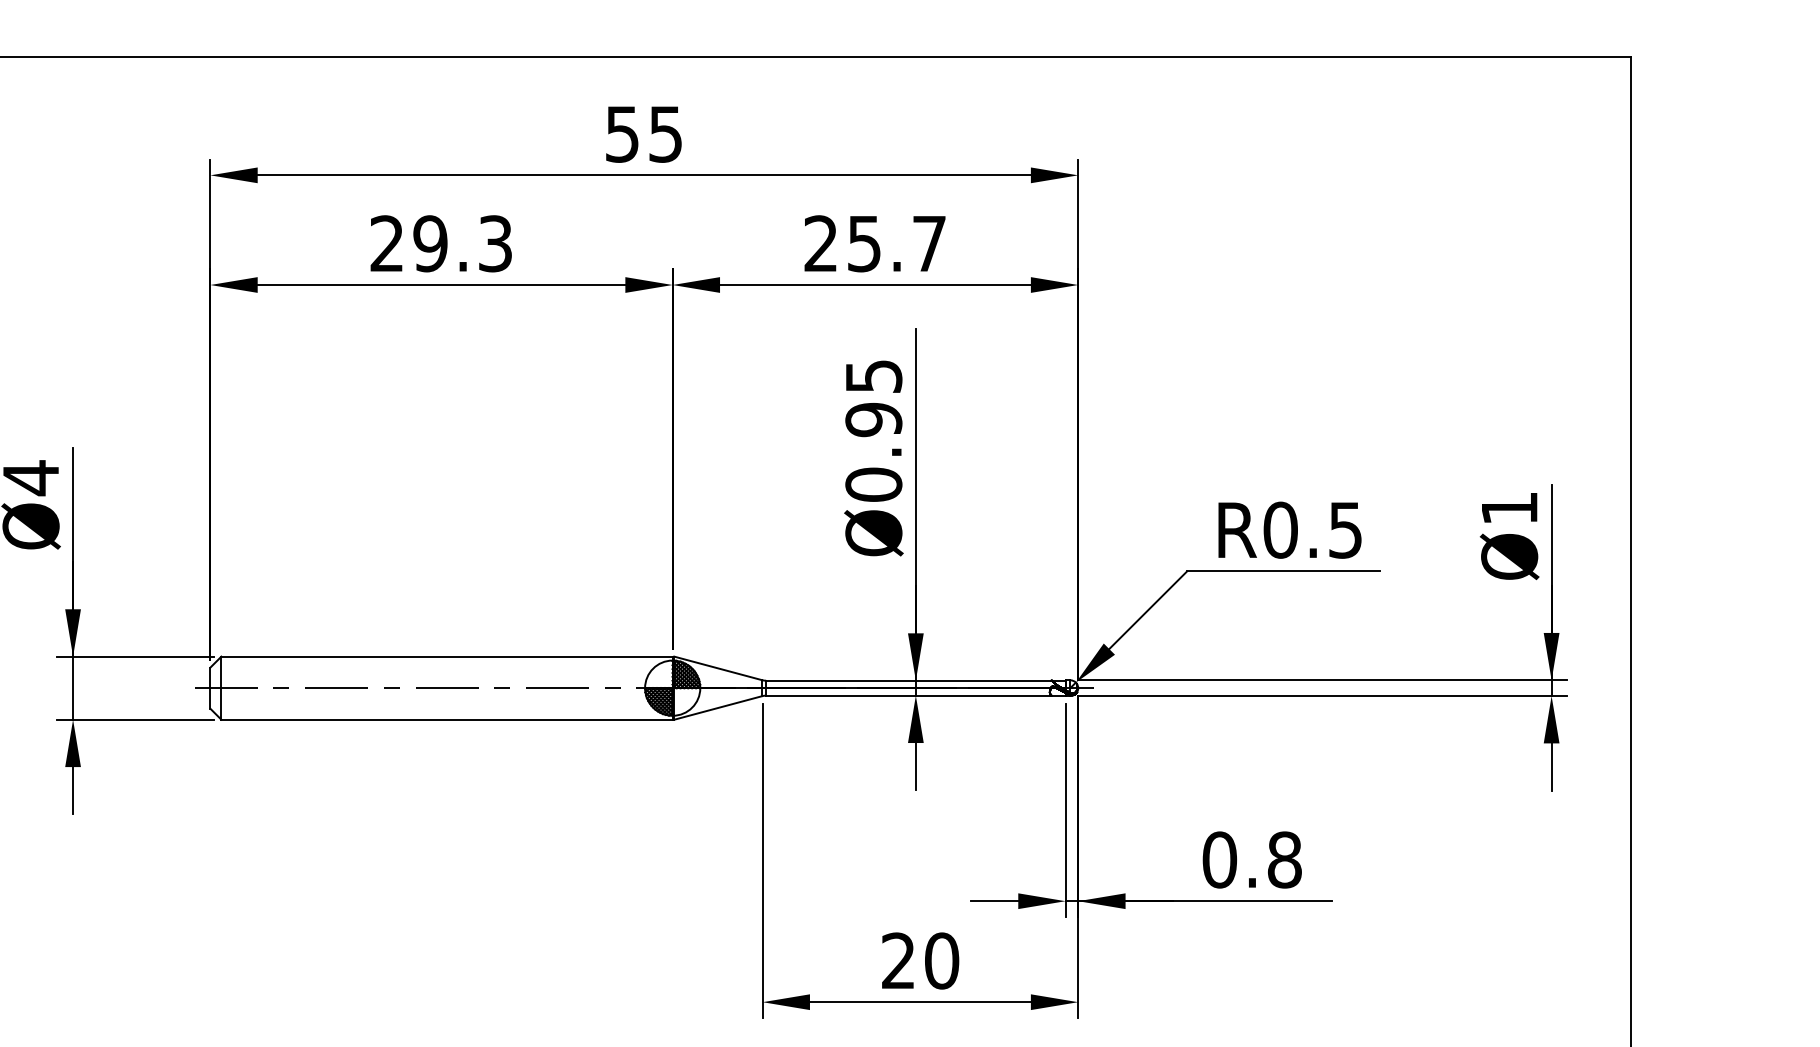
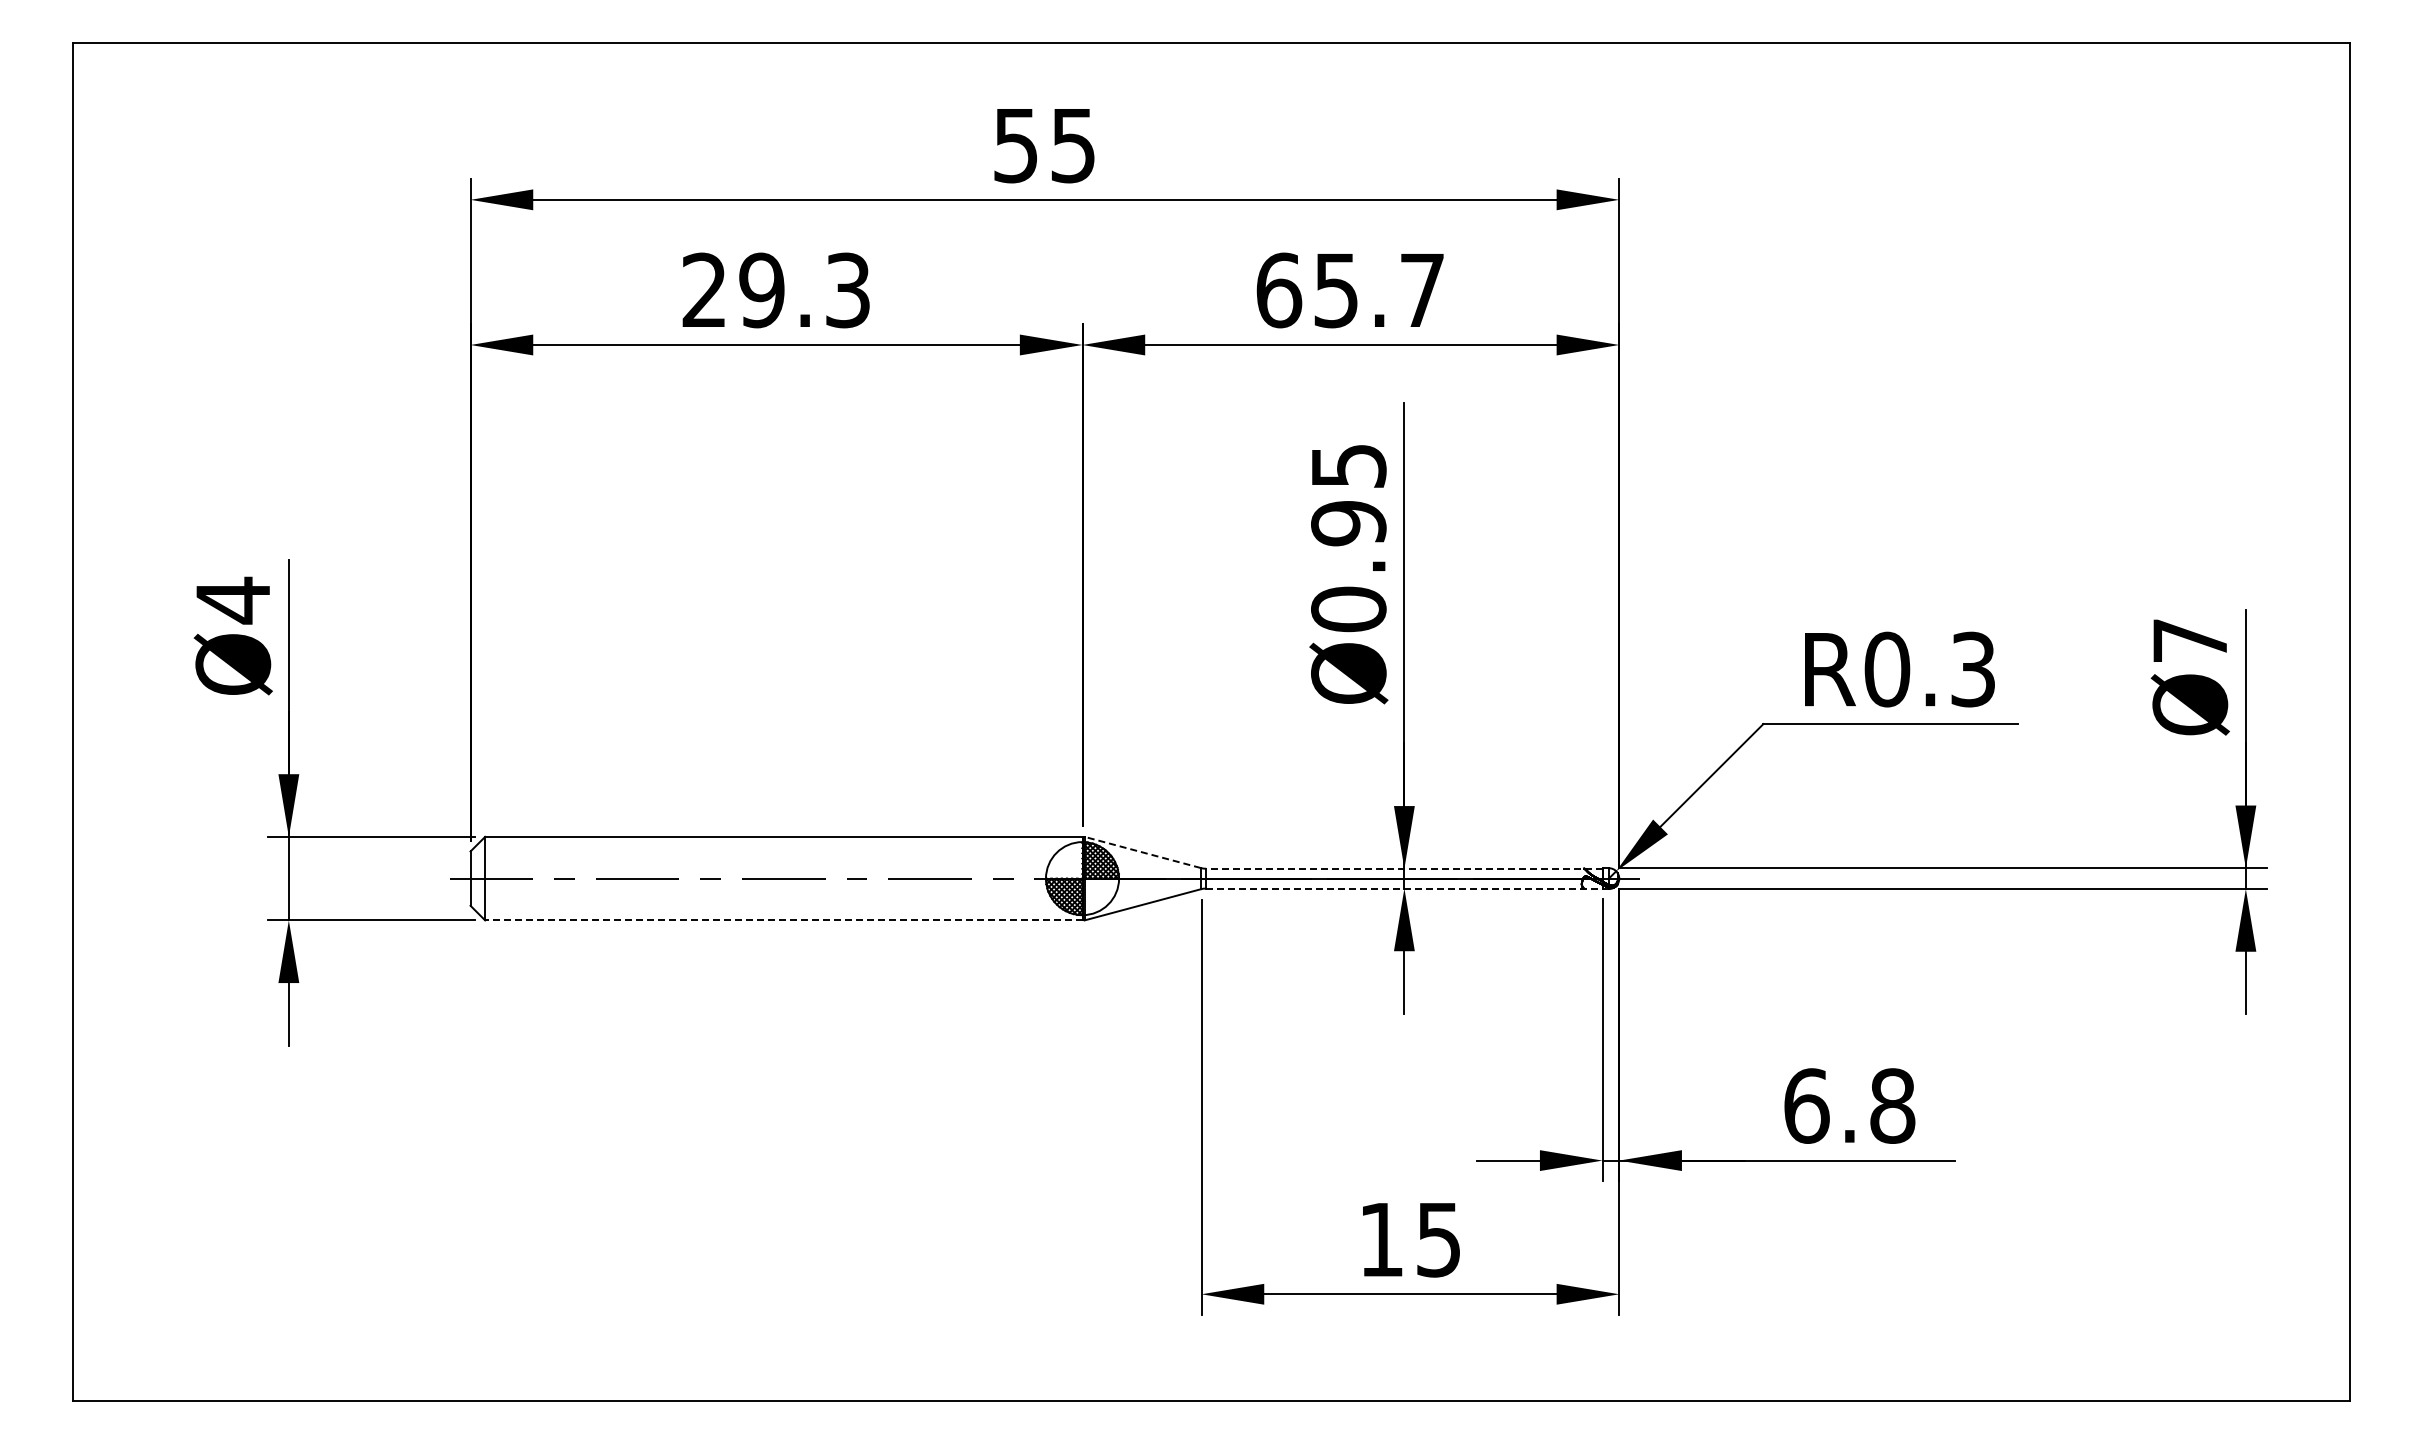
text: (821, 243) -> (1279, 290), 25.7 -> 65.7
text: (1509, 508) -> (2189, 640), Ø1 -> Ø7
text: (1345, 529) -> (1972, 668), R0.5 -> R0.3
line: (718, 668) -> (1142, 852), solid -> dashed
line: (915, 680) -> (1403, 868), solid -> dashed
line: (915, 695) -> (1404, 888), solid -> dashed
line: (446, 719) -> (783, 920), solid -> dashed
text: (1219, 859) -> (1806, 1105), 0.8 -> 6.8
text: (920, 960) -> (1410, 1239), 20 -> 15

